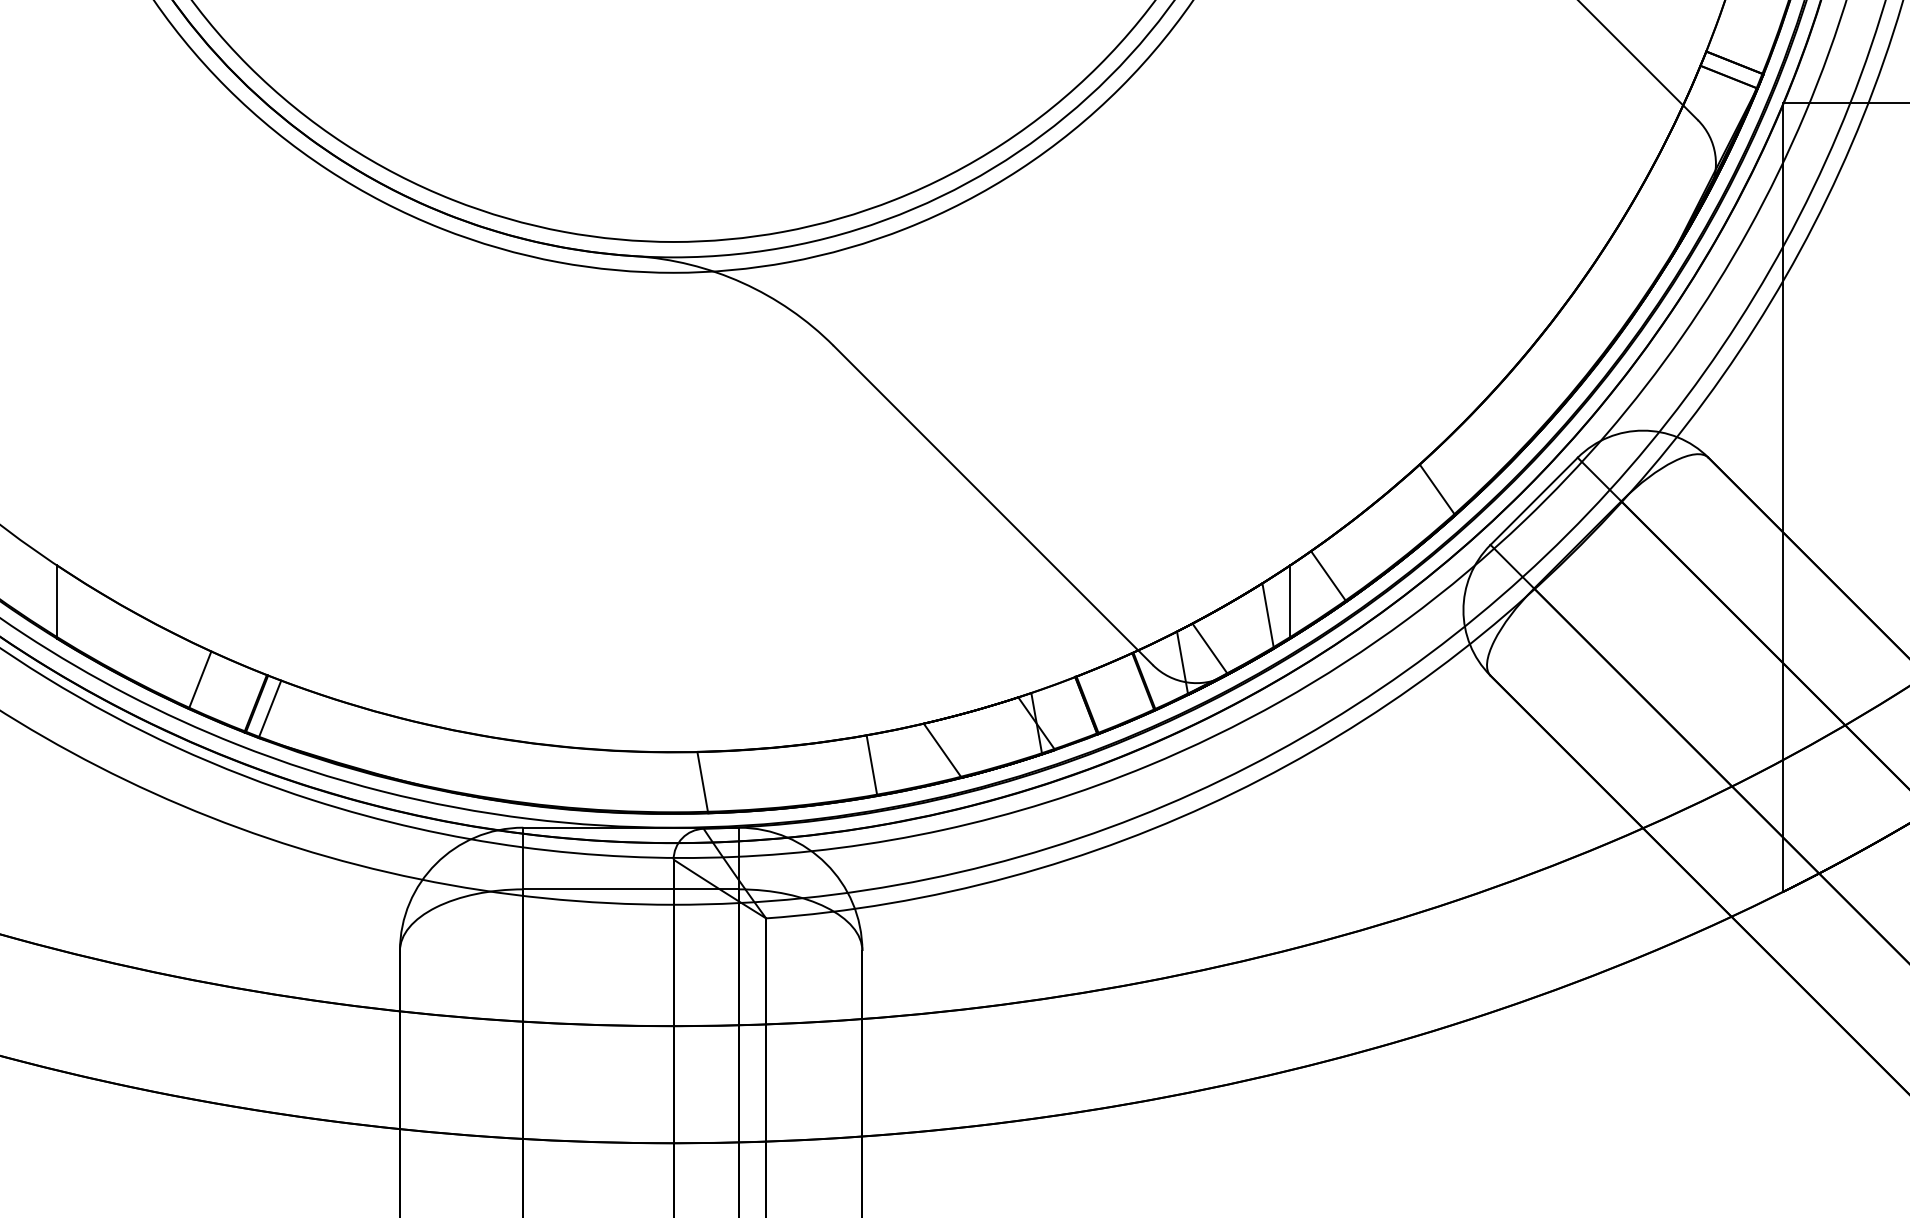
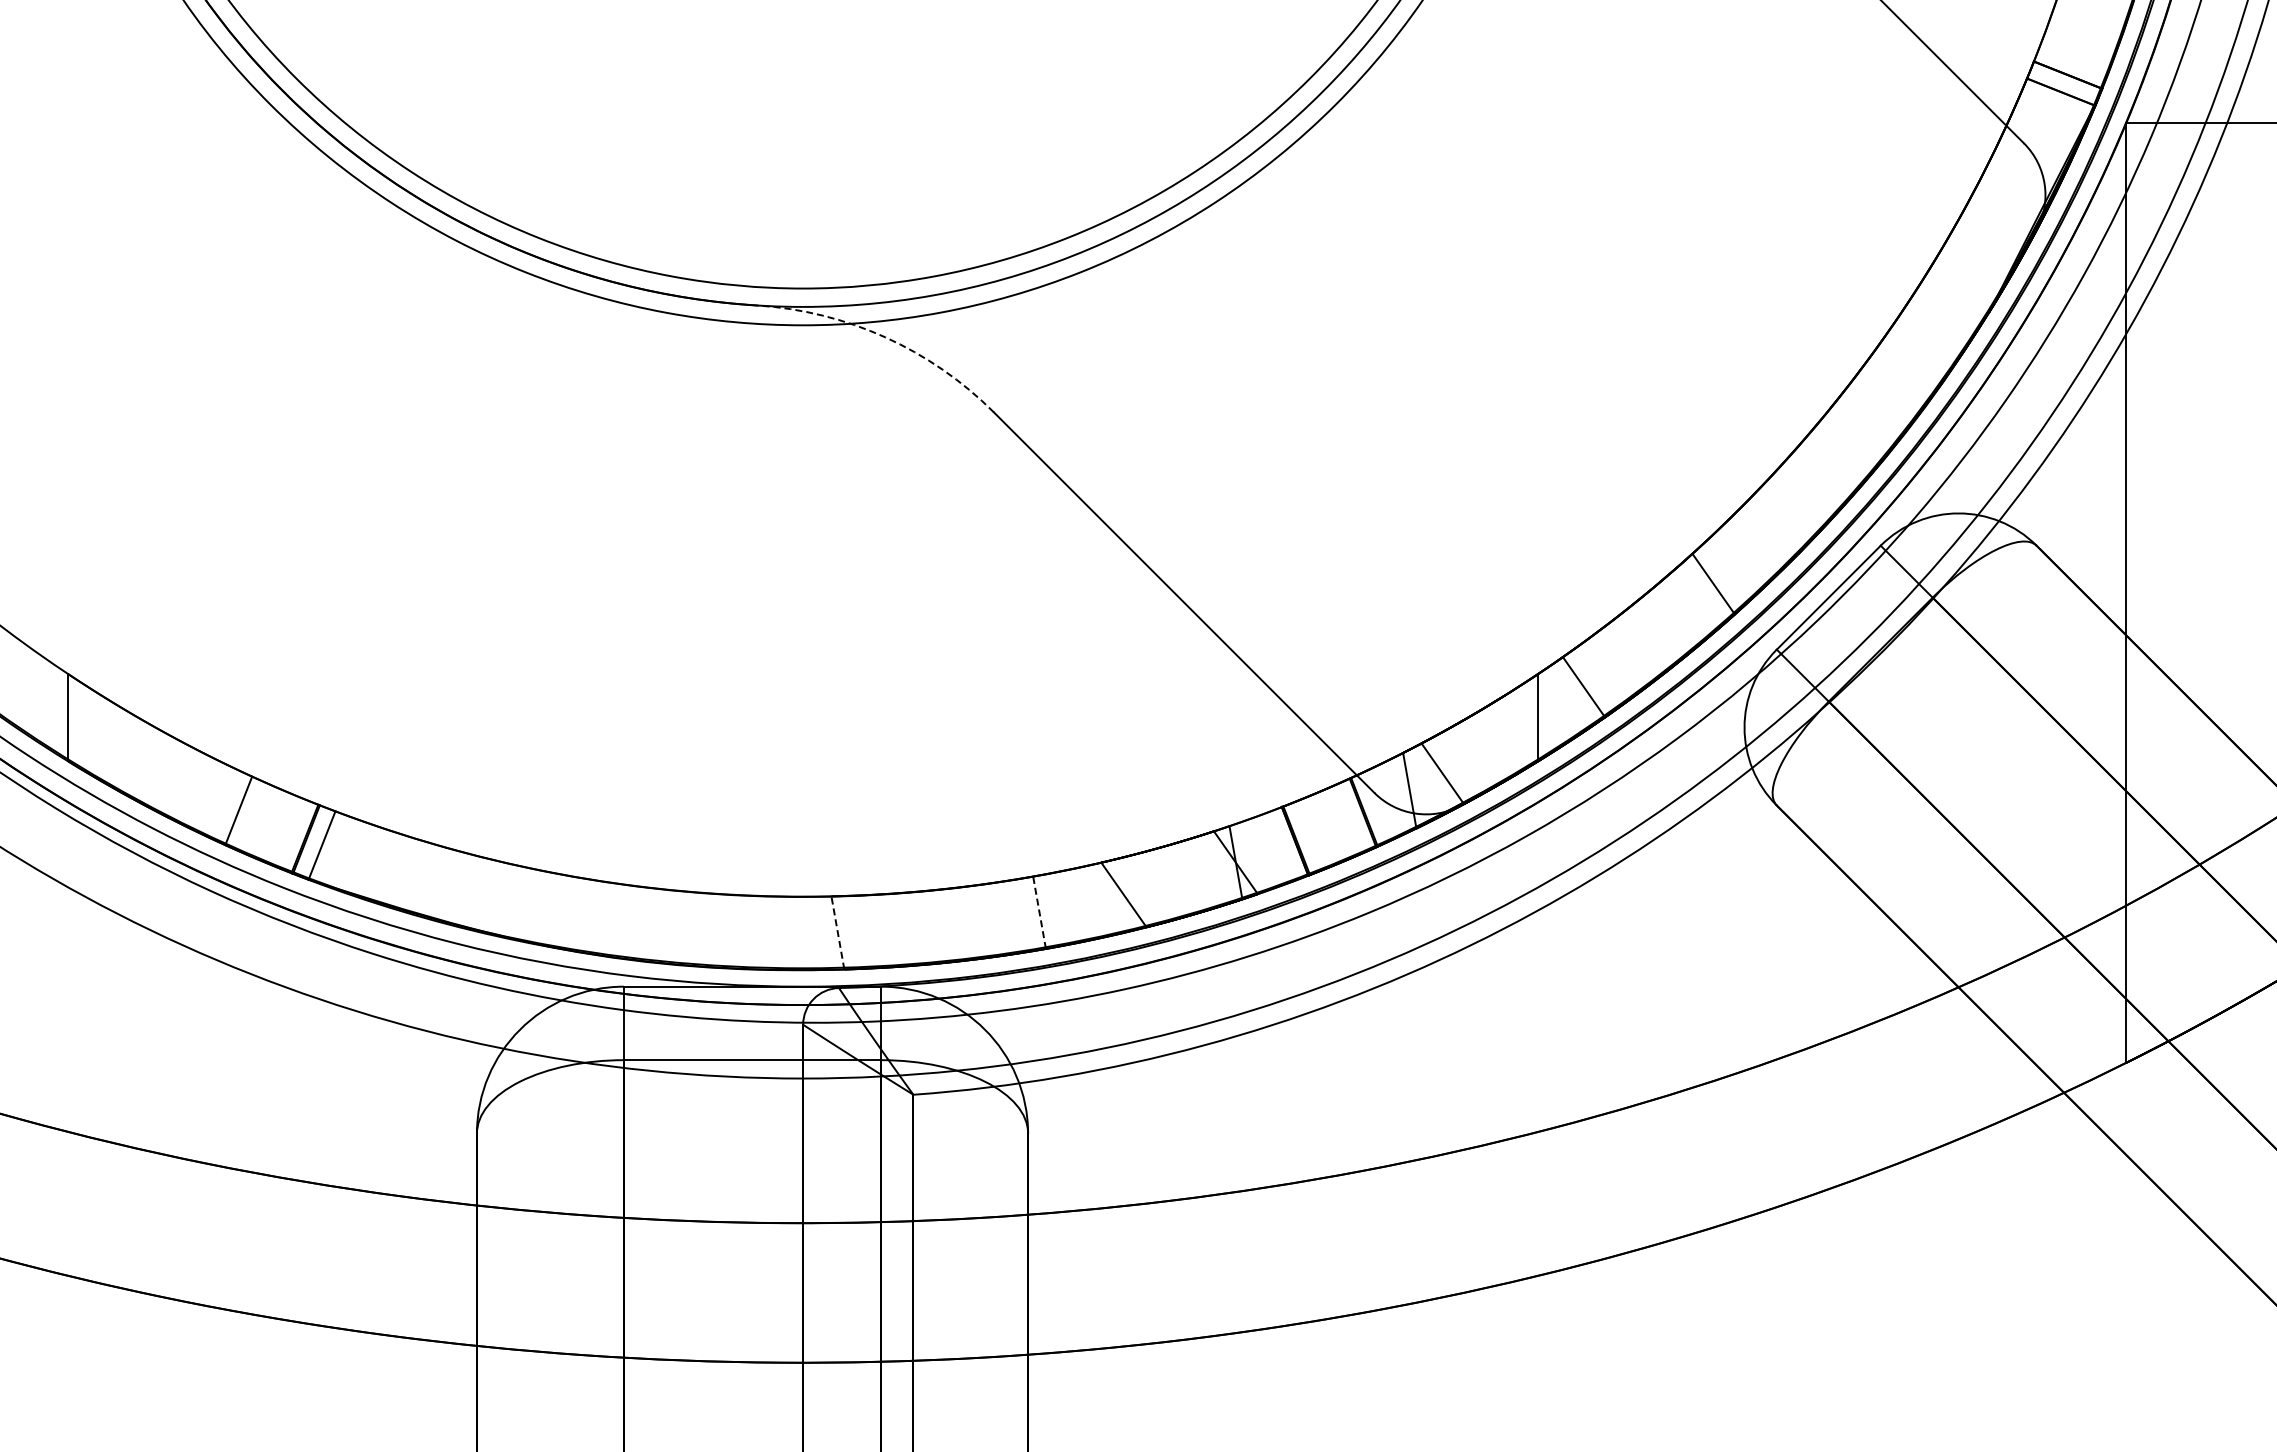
arc: (742, 283) -> (885, 337), solid -> dashed
line: (1267, 616) -> (1511, 734), removed
line: (871, 765) -> (1039, 912), solid -> dashed
line: (702, 782) -> (837, 932), solid -> dashed

